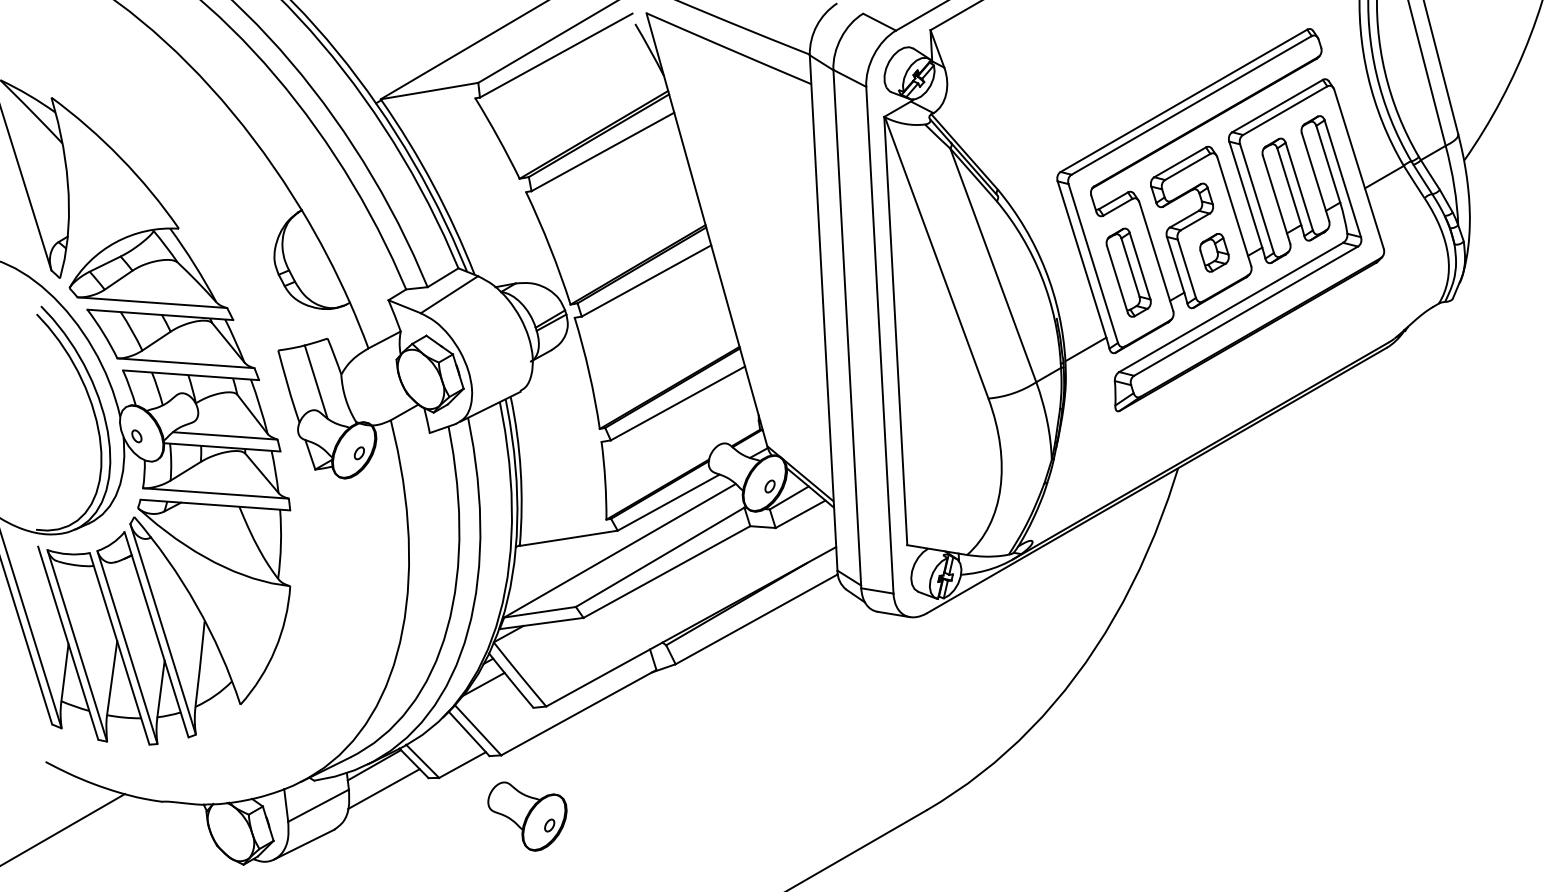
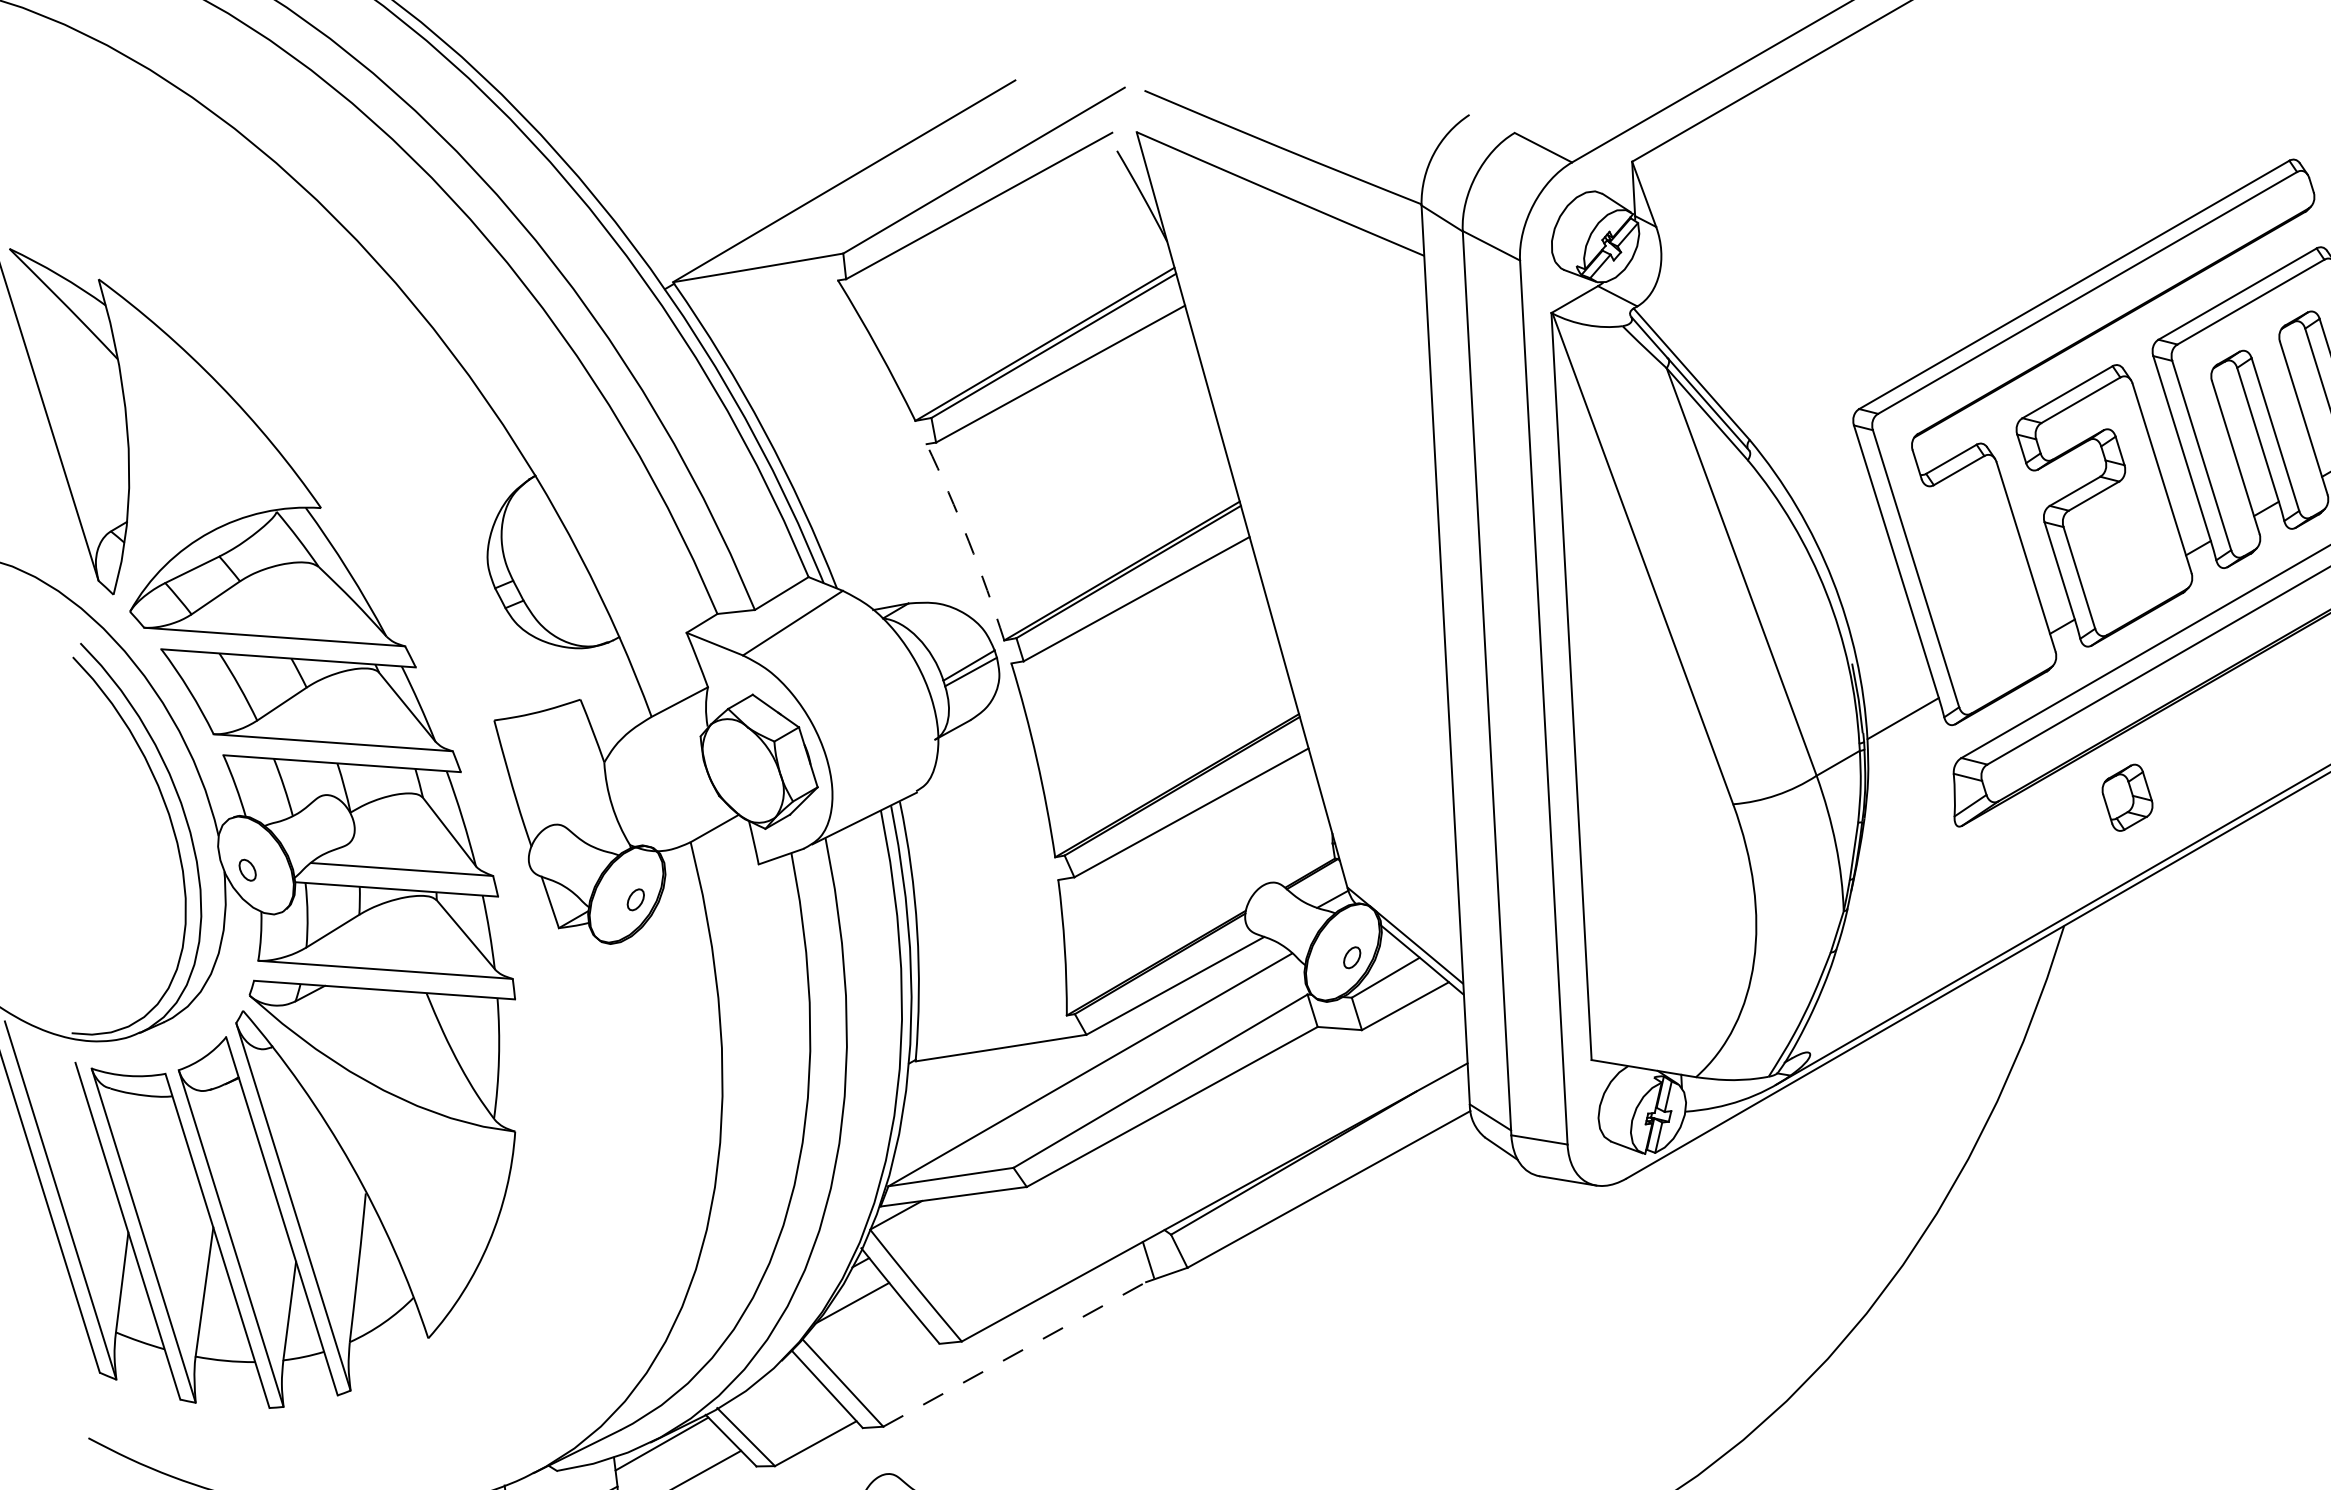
arc: (550, 247) -> (969, 540), solid -> dashed
part: (1214, 252) -> (2127, 797), moved
part: (1128, 272) -> (1977, 584), removed
line: (315, 381) -> (559, 774), removed
line: (578, 712) -> (1018, 1351), solid -> dashed

